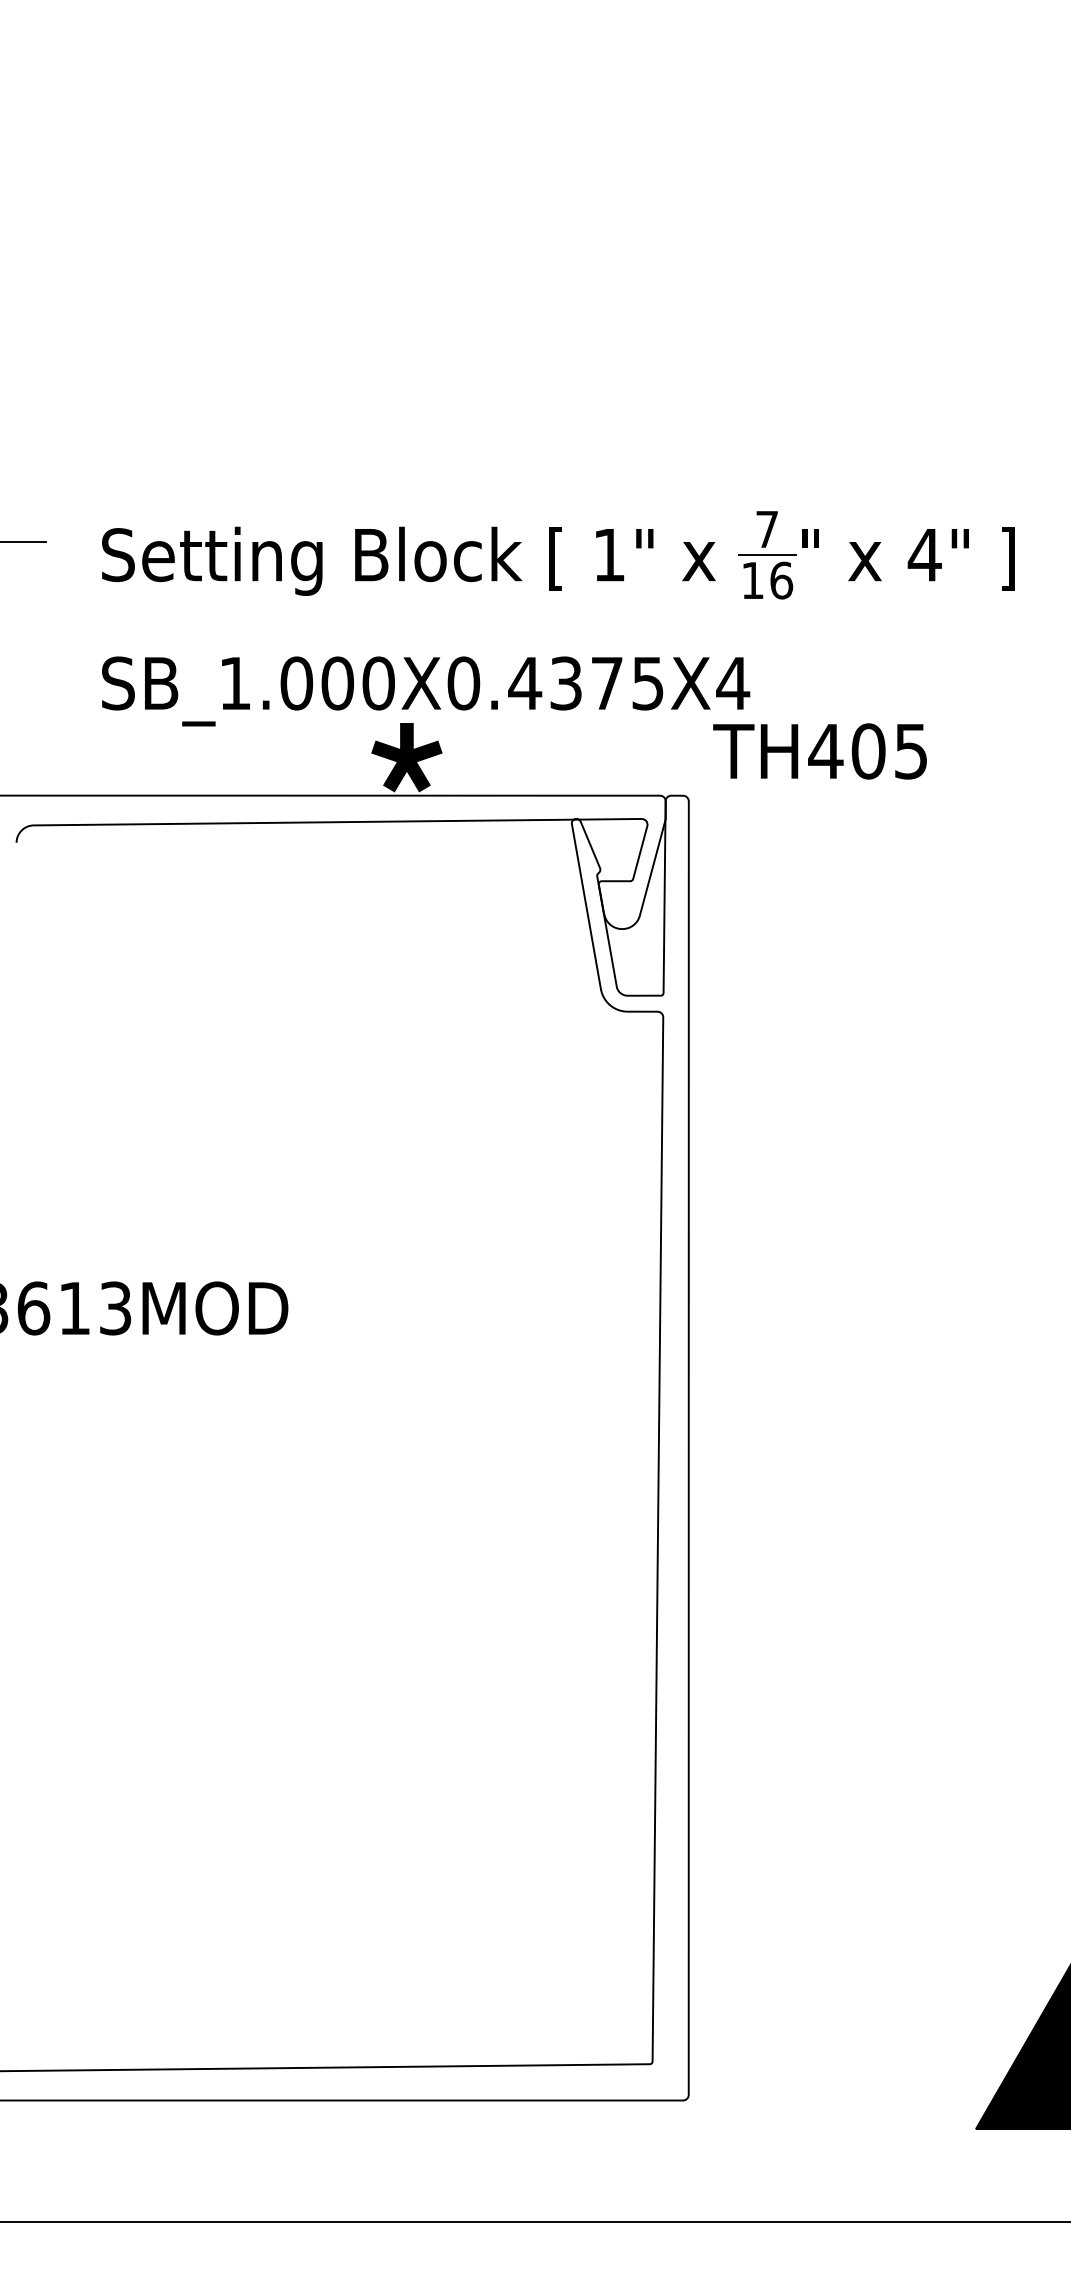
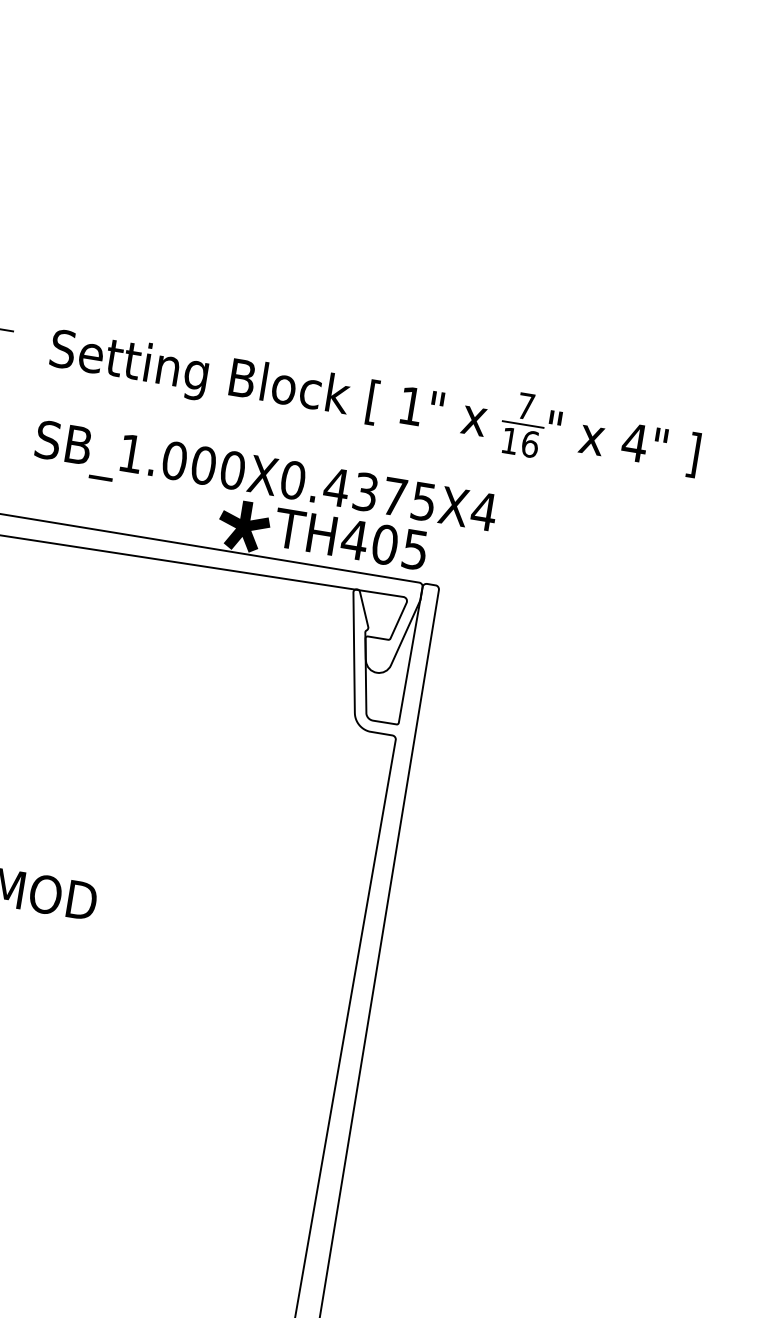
text: (819, 751) -> (350, 539), moved

